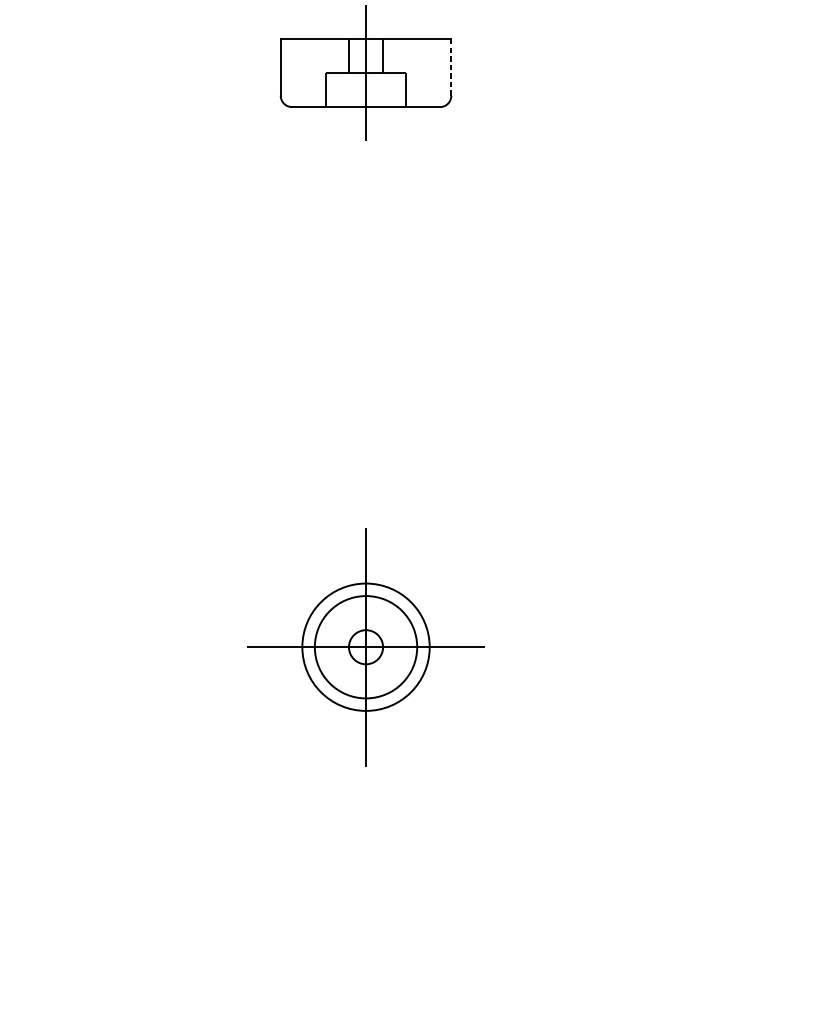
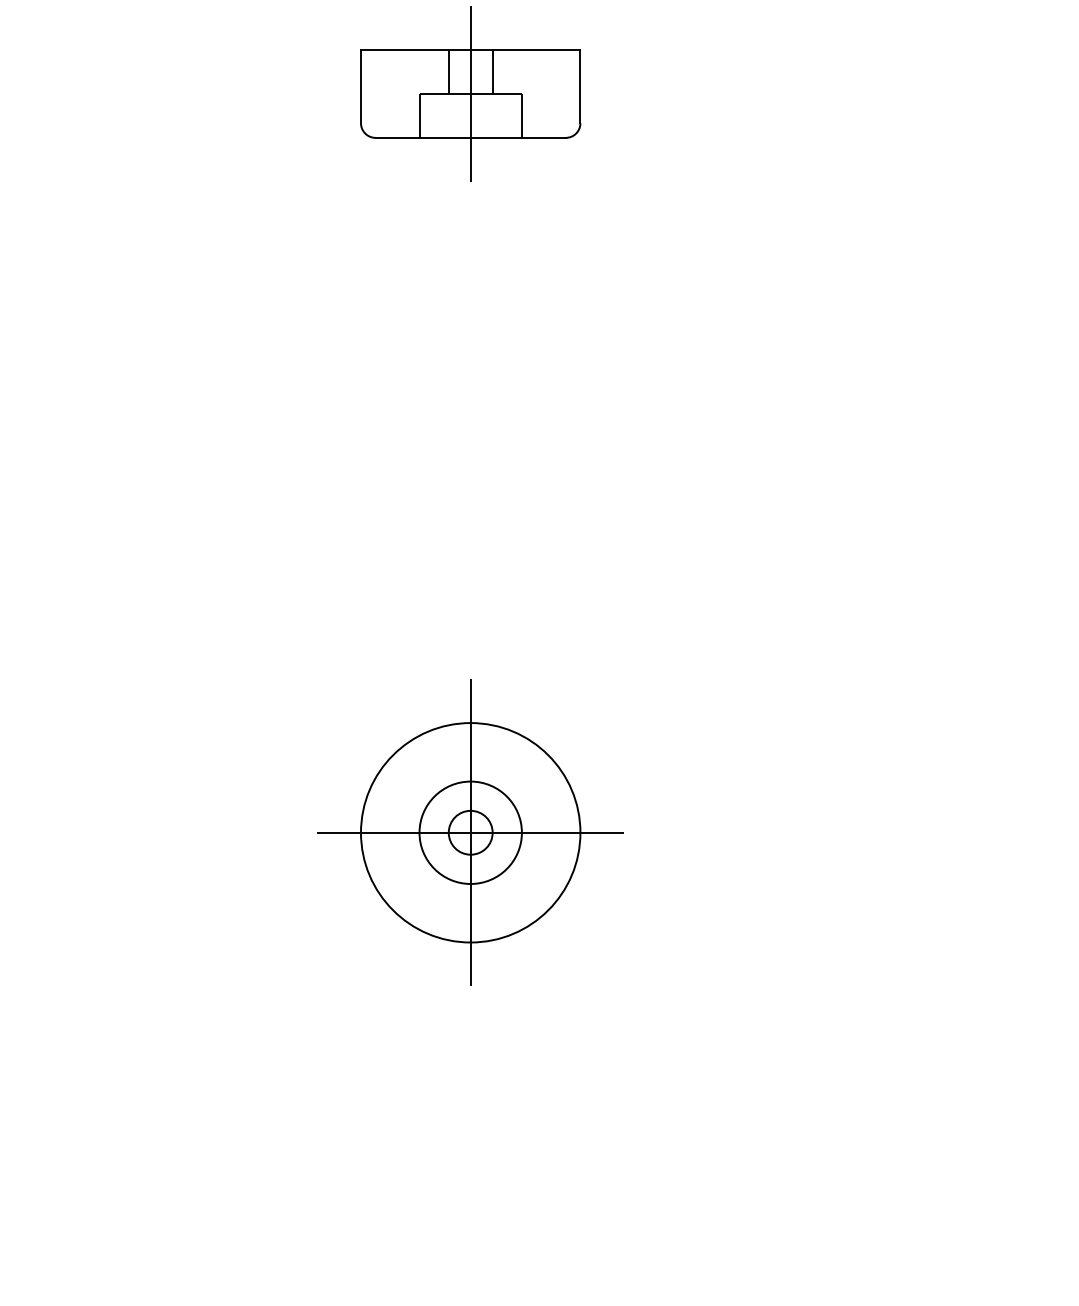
line: (451, 67) -> (580, 86), dashed -> solid
circle: (365, 647) -> (470, 832), size x0.62
circle: (365, 647) -> (470, 832), size x1.67

